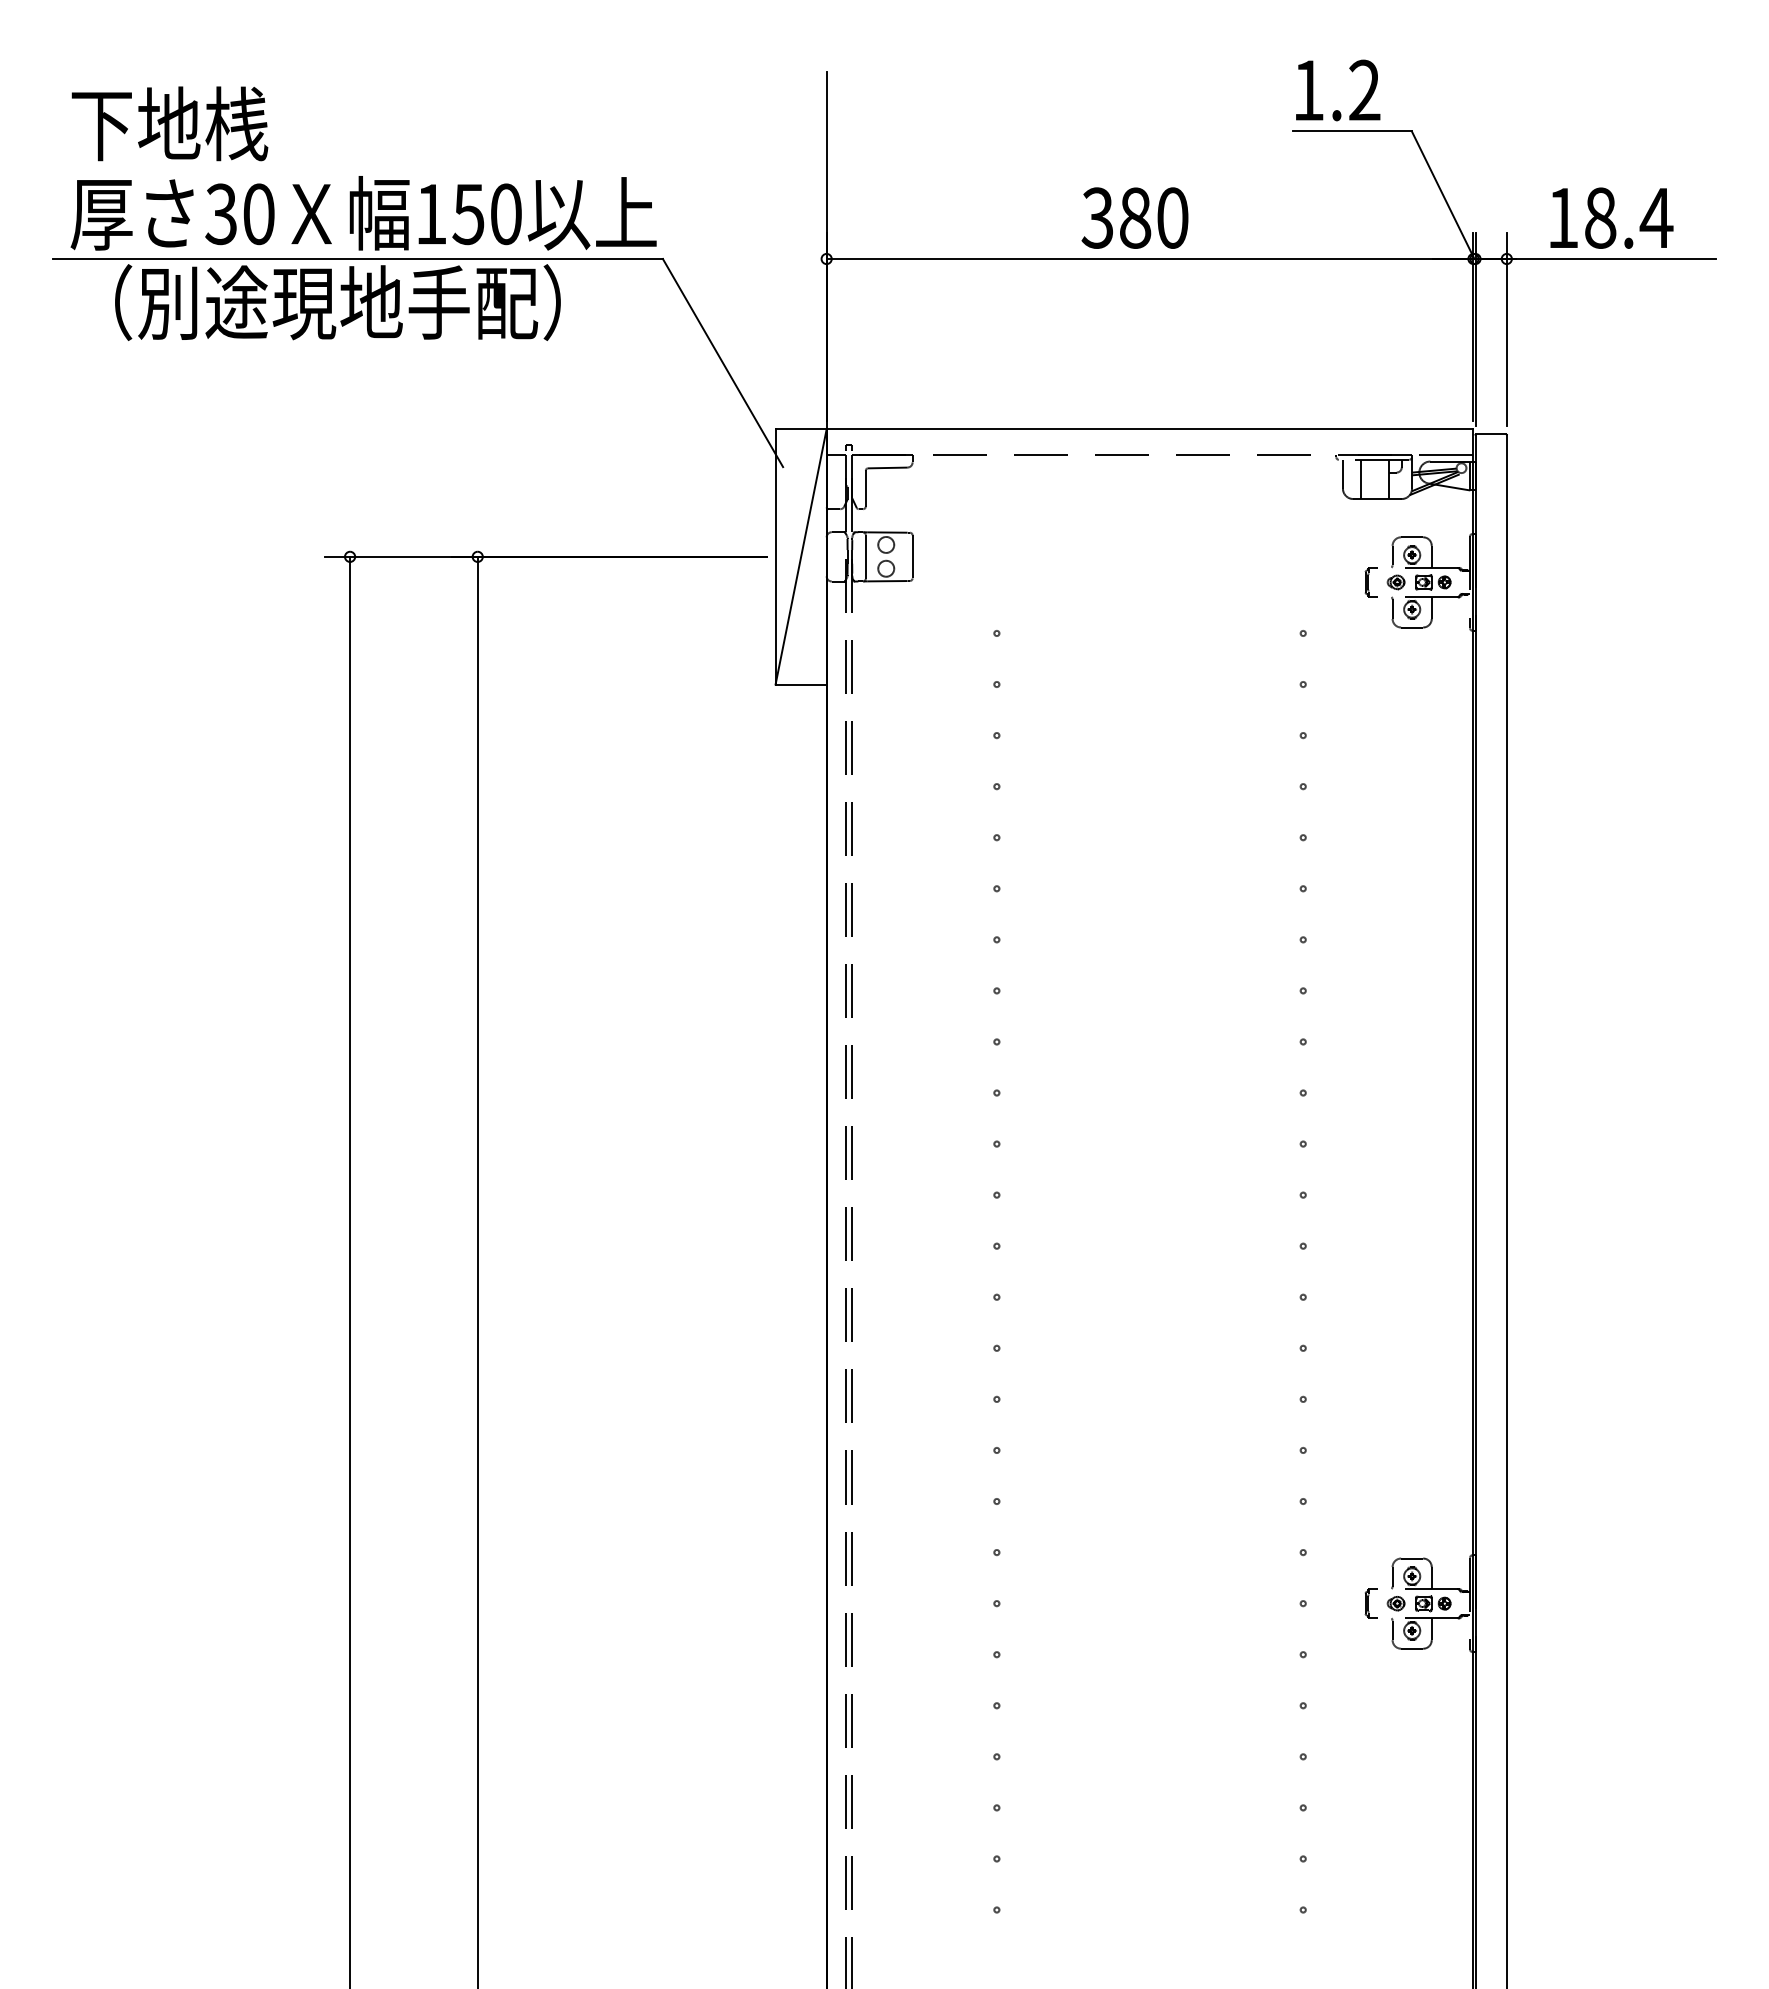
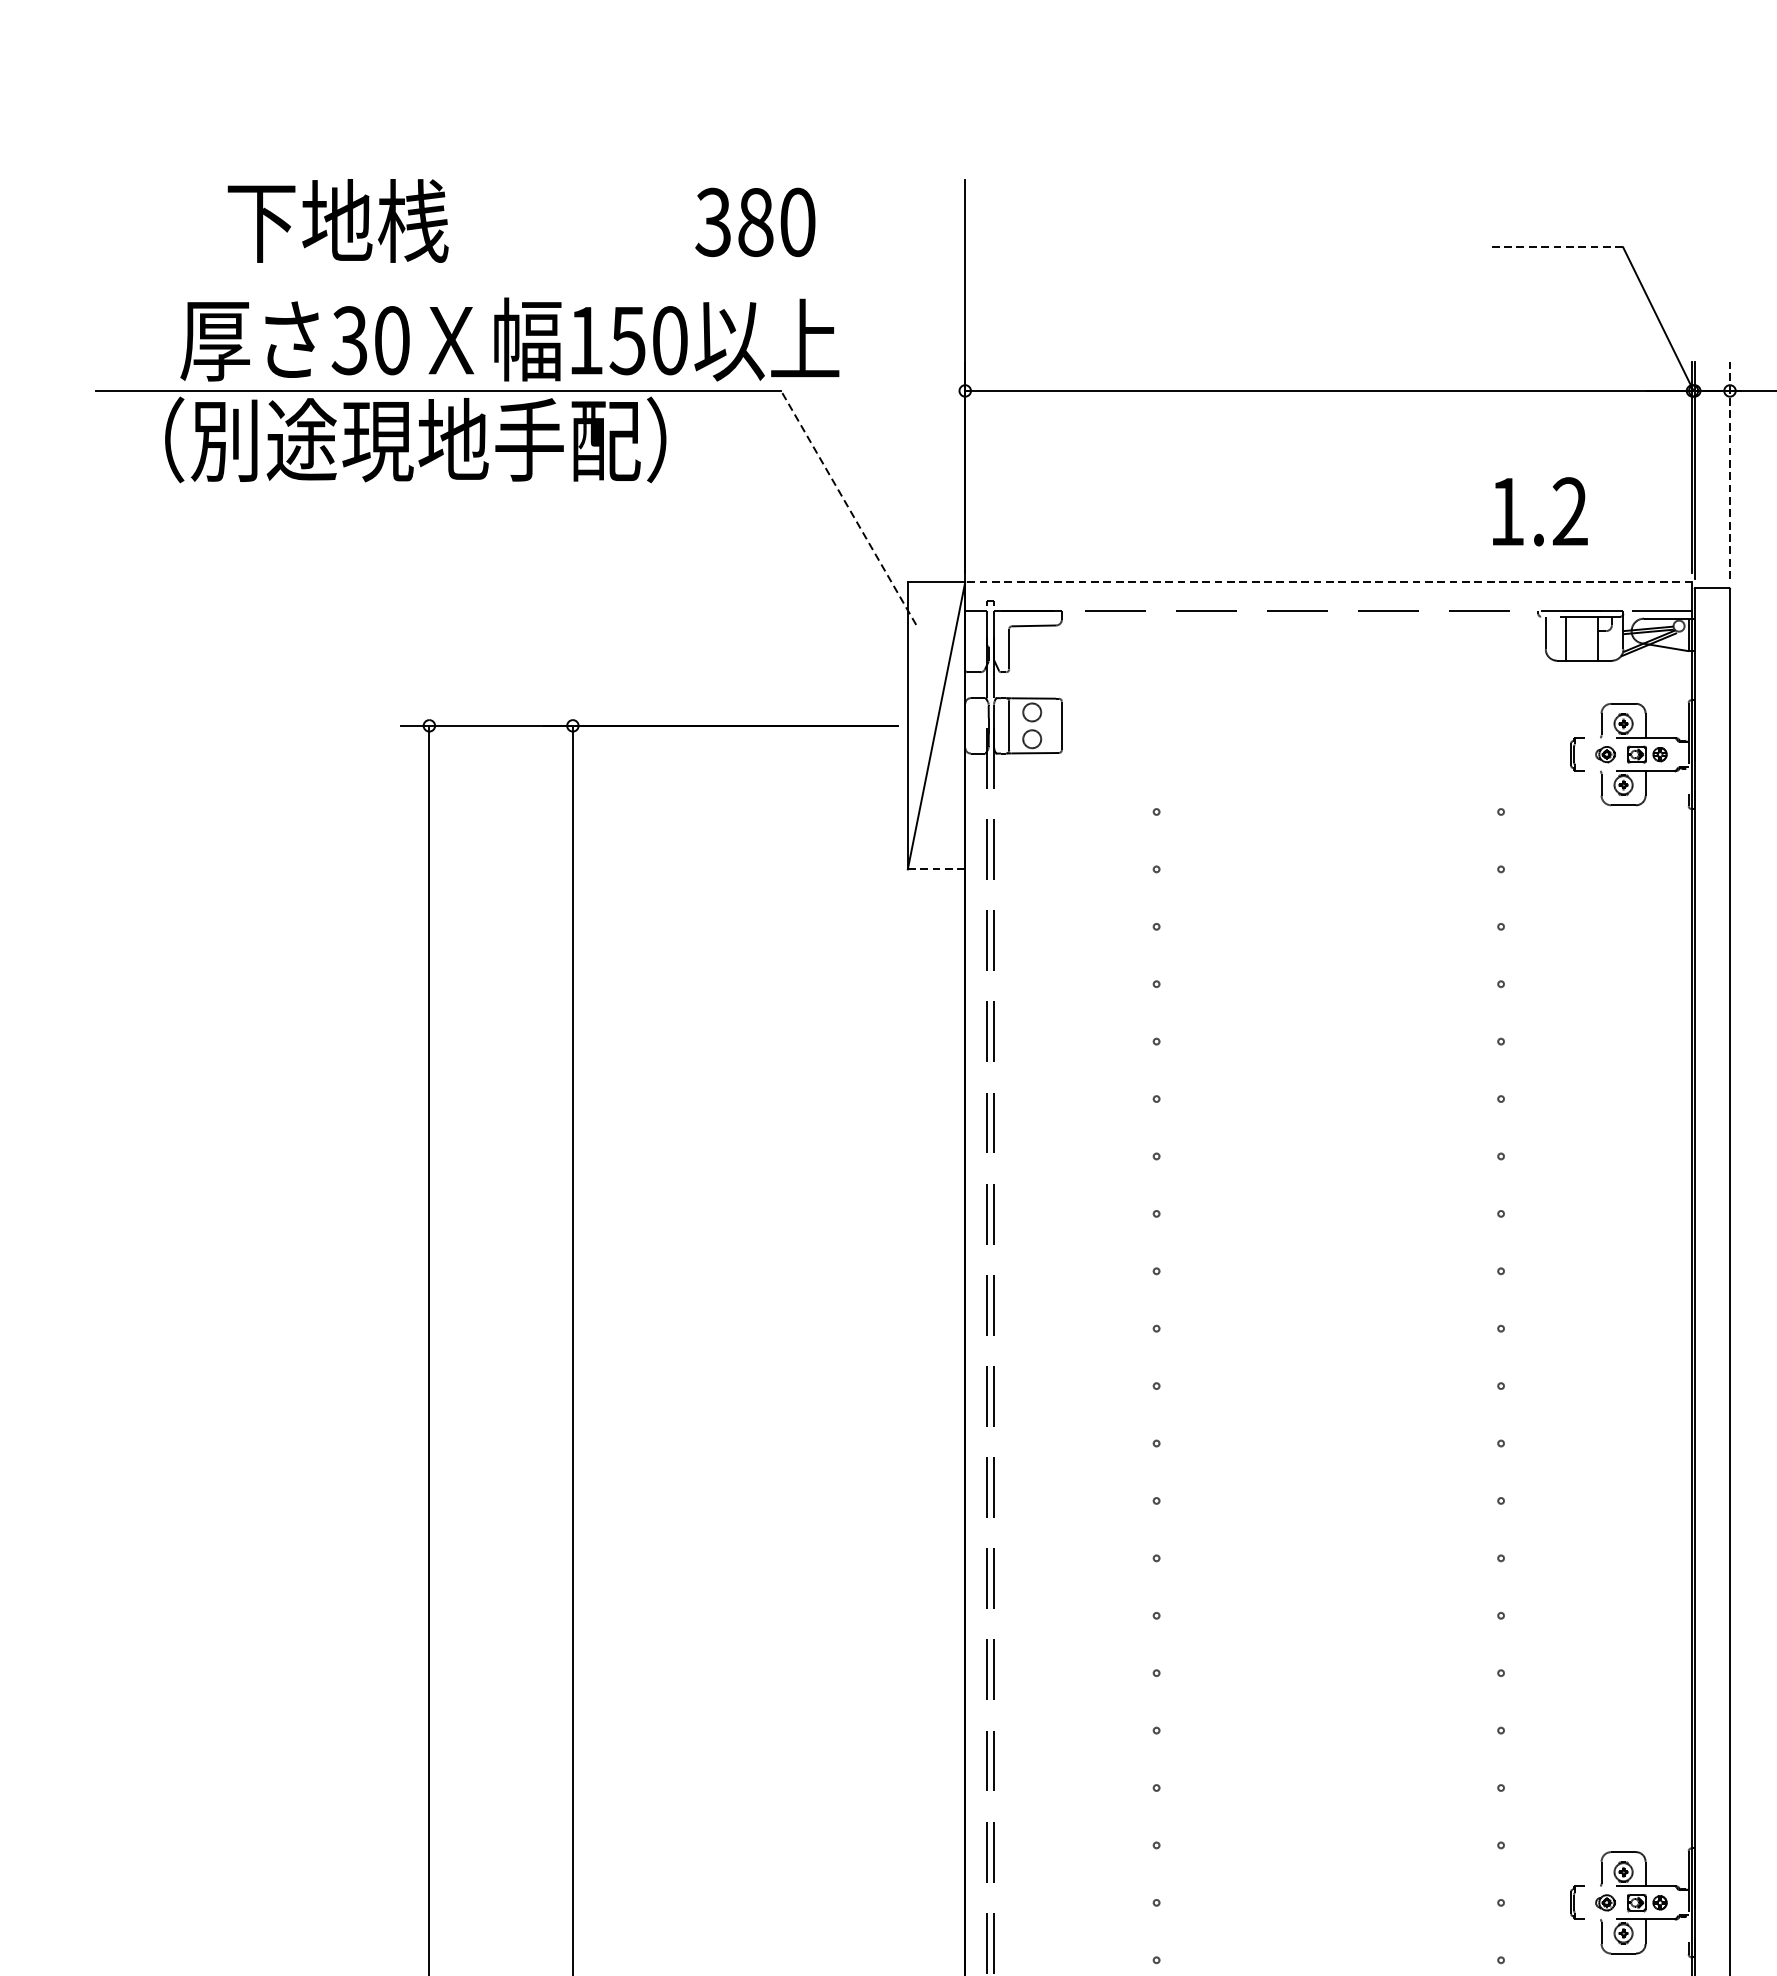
text: (1338, 90) -> (1540, 511), moved
text: (169, 123) -> (337, 220), moved
line: (1352, 131) -> (1556, 247), solid -> dashed
text: (363, 213) -> (509, 339), moved
text: (1134, 217) -> (754, 221), moved
line: (1506, 329) -> (1729, 470), solid -> dashed
line: (722, 362) -> (848, 507), solid -> dashed
line: (1149, 429) -> (1328, 582), solid -> dashed
line: (801, 684) -> (936, 869), solid -> dashed

